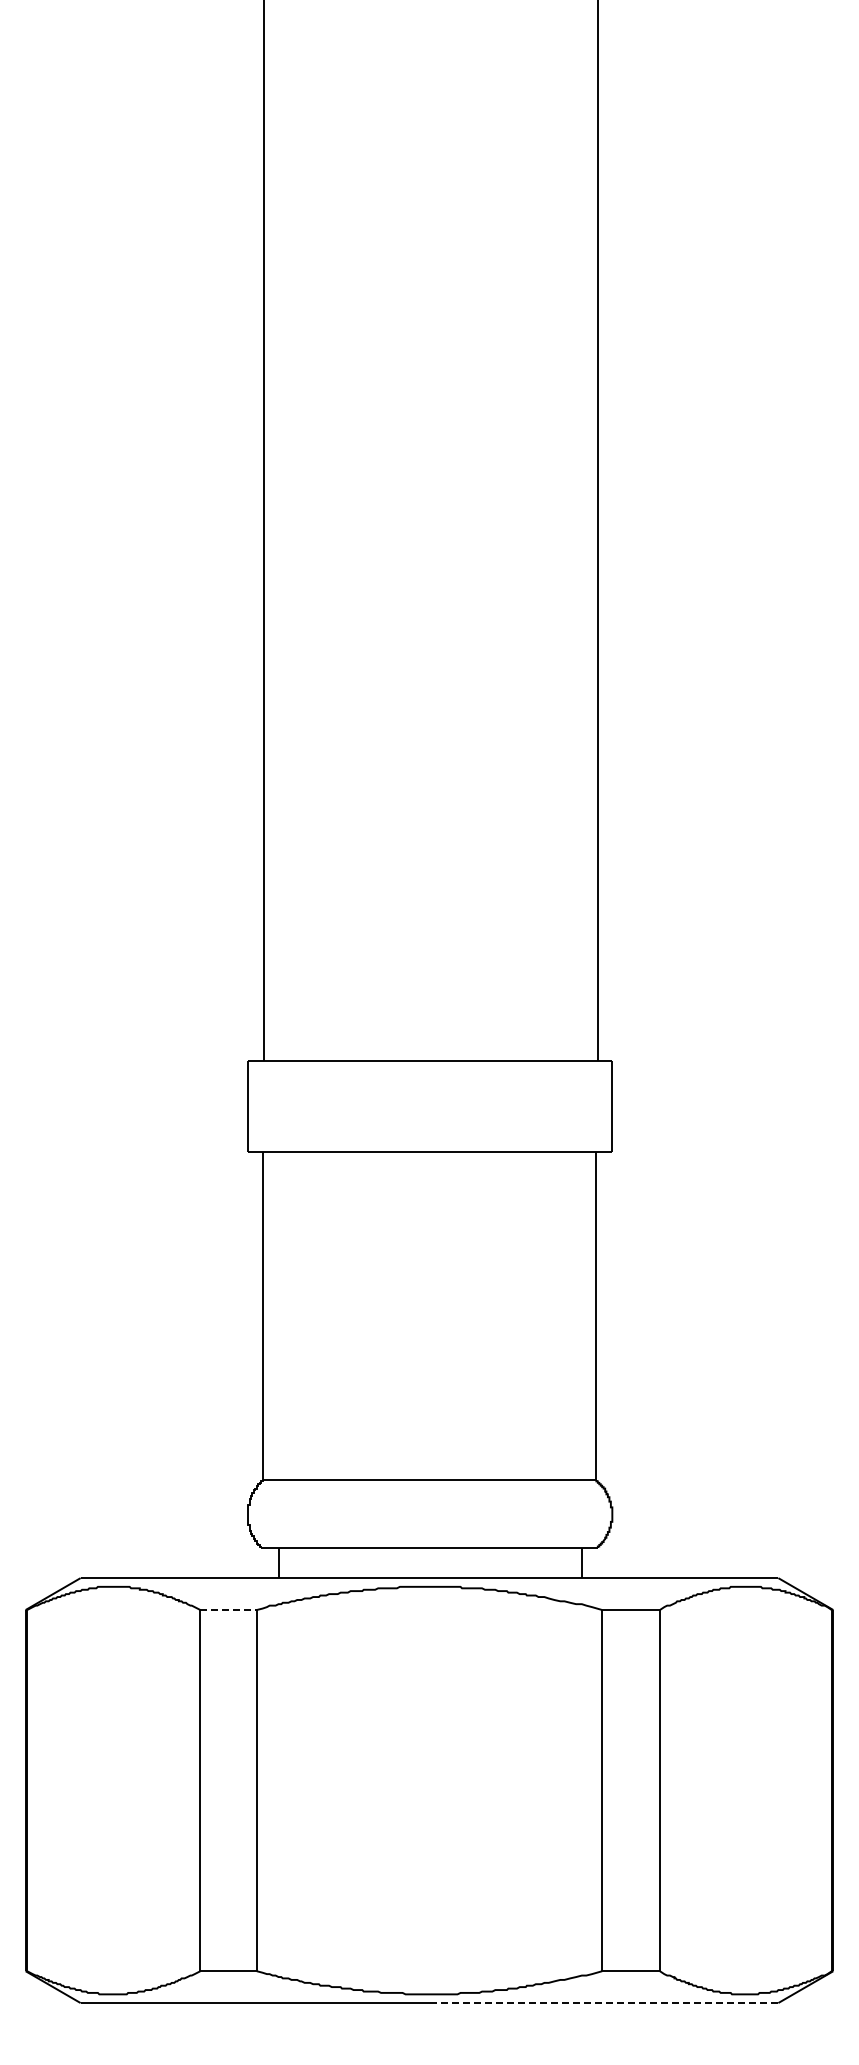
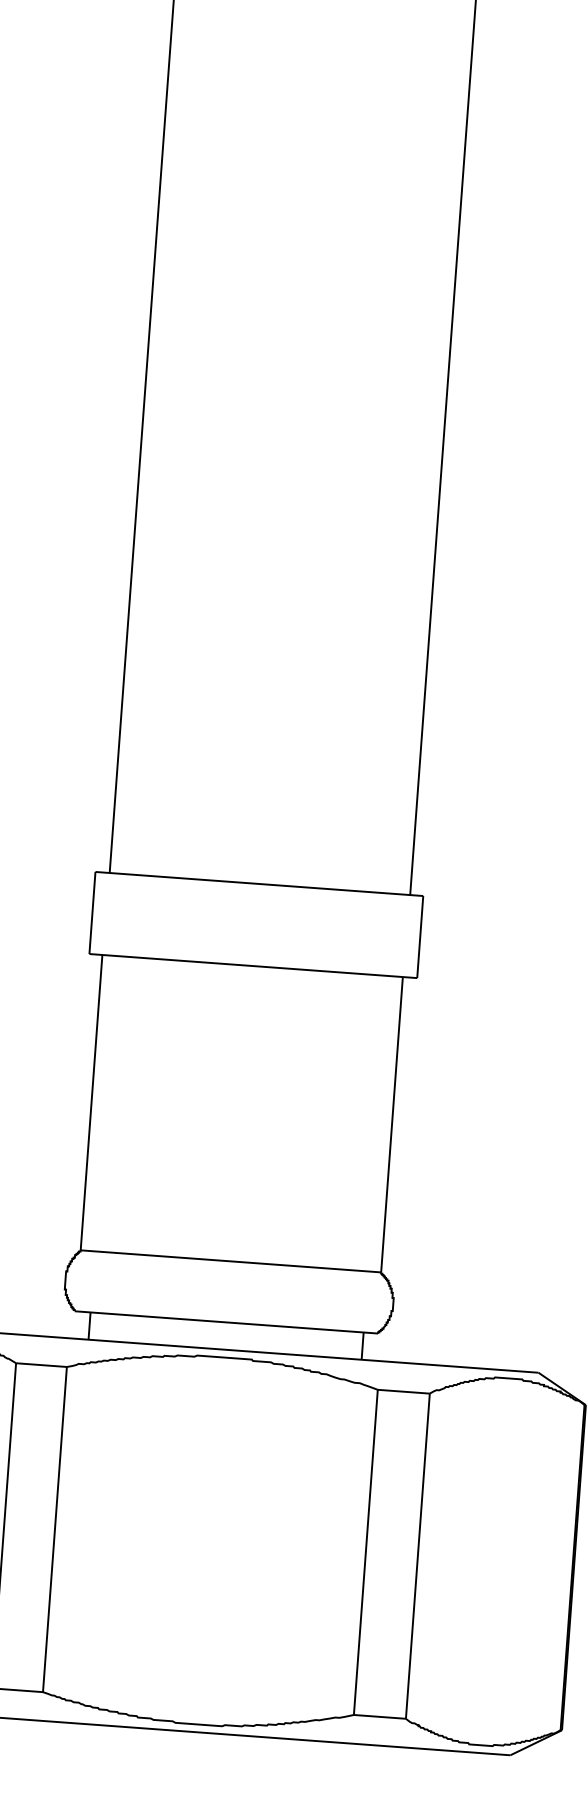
line: (229, 1610) -> (42, 1365), dashed -> solid
line: (604, 2003) -> (353, 1744), dashed -> solid

